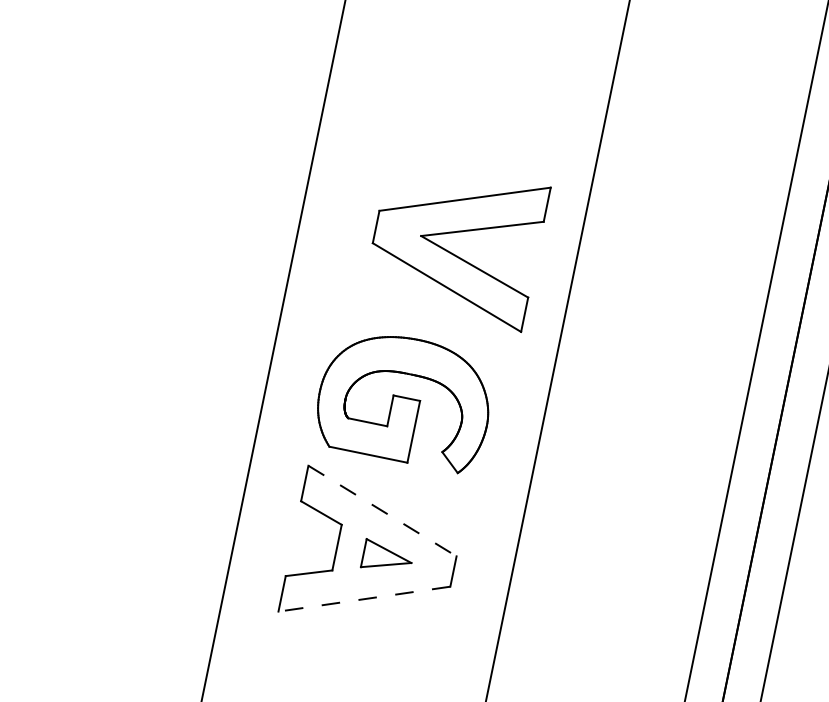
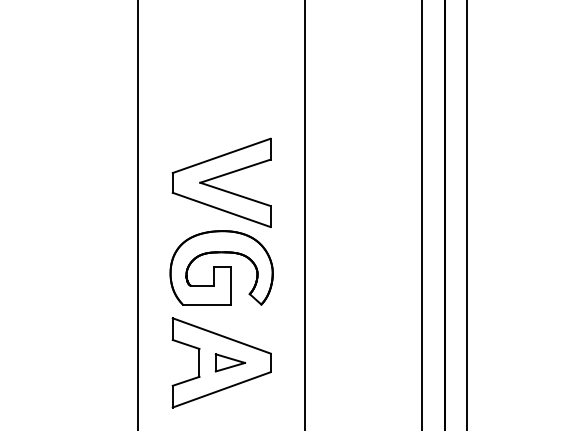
part: (455, 242) -> (221, 182), moved
line: (383, 512) -> (222, 336), dashed -> solid
line: (363, 600) -> (221, 390), dashed -> solid

